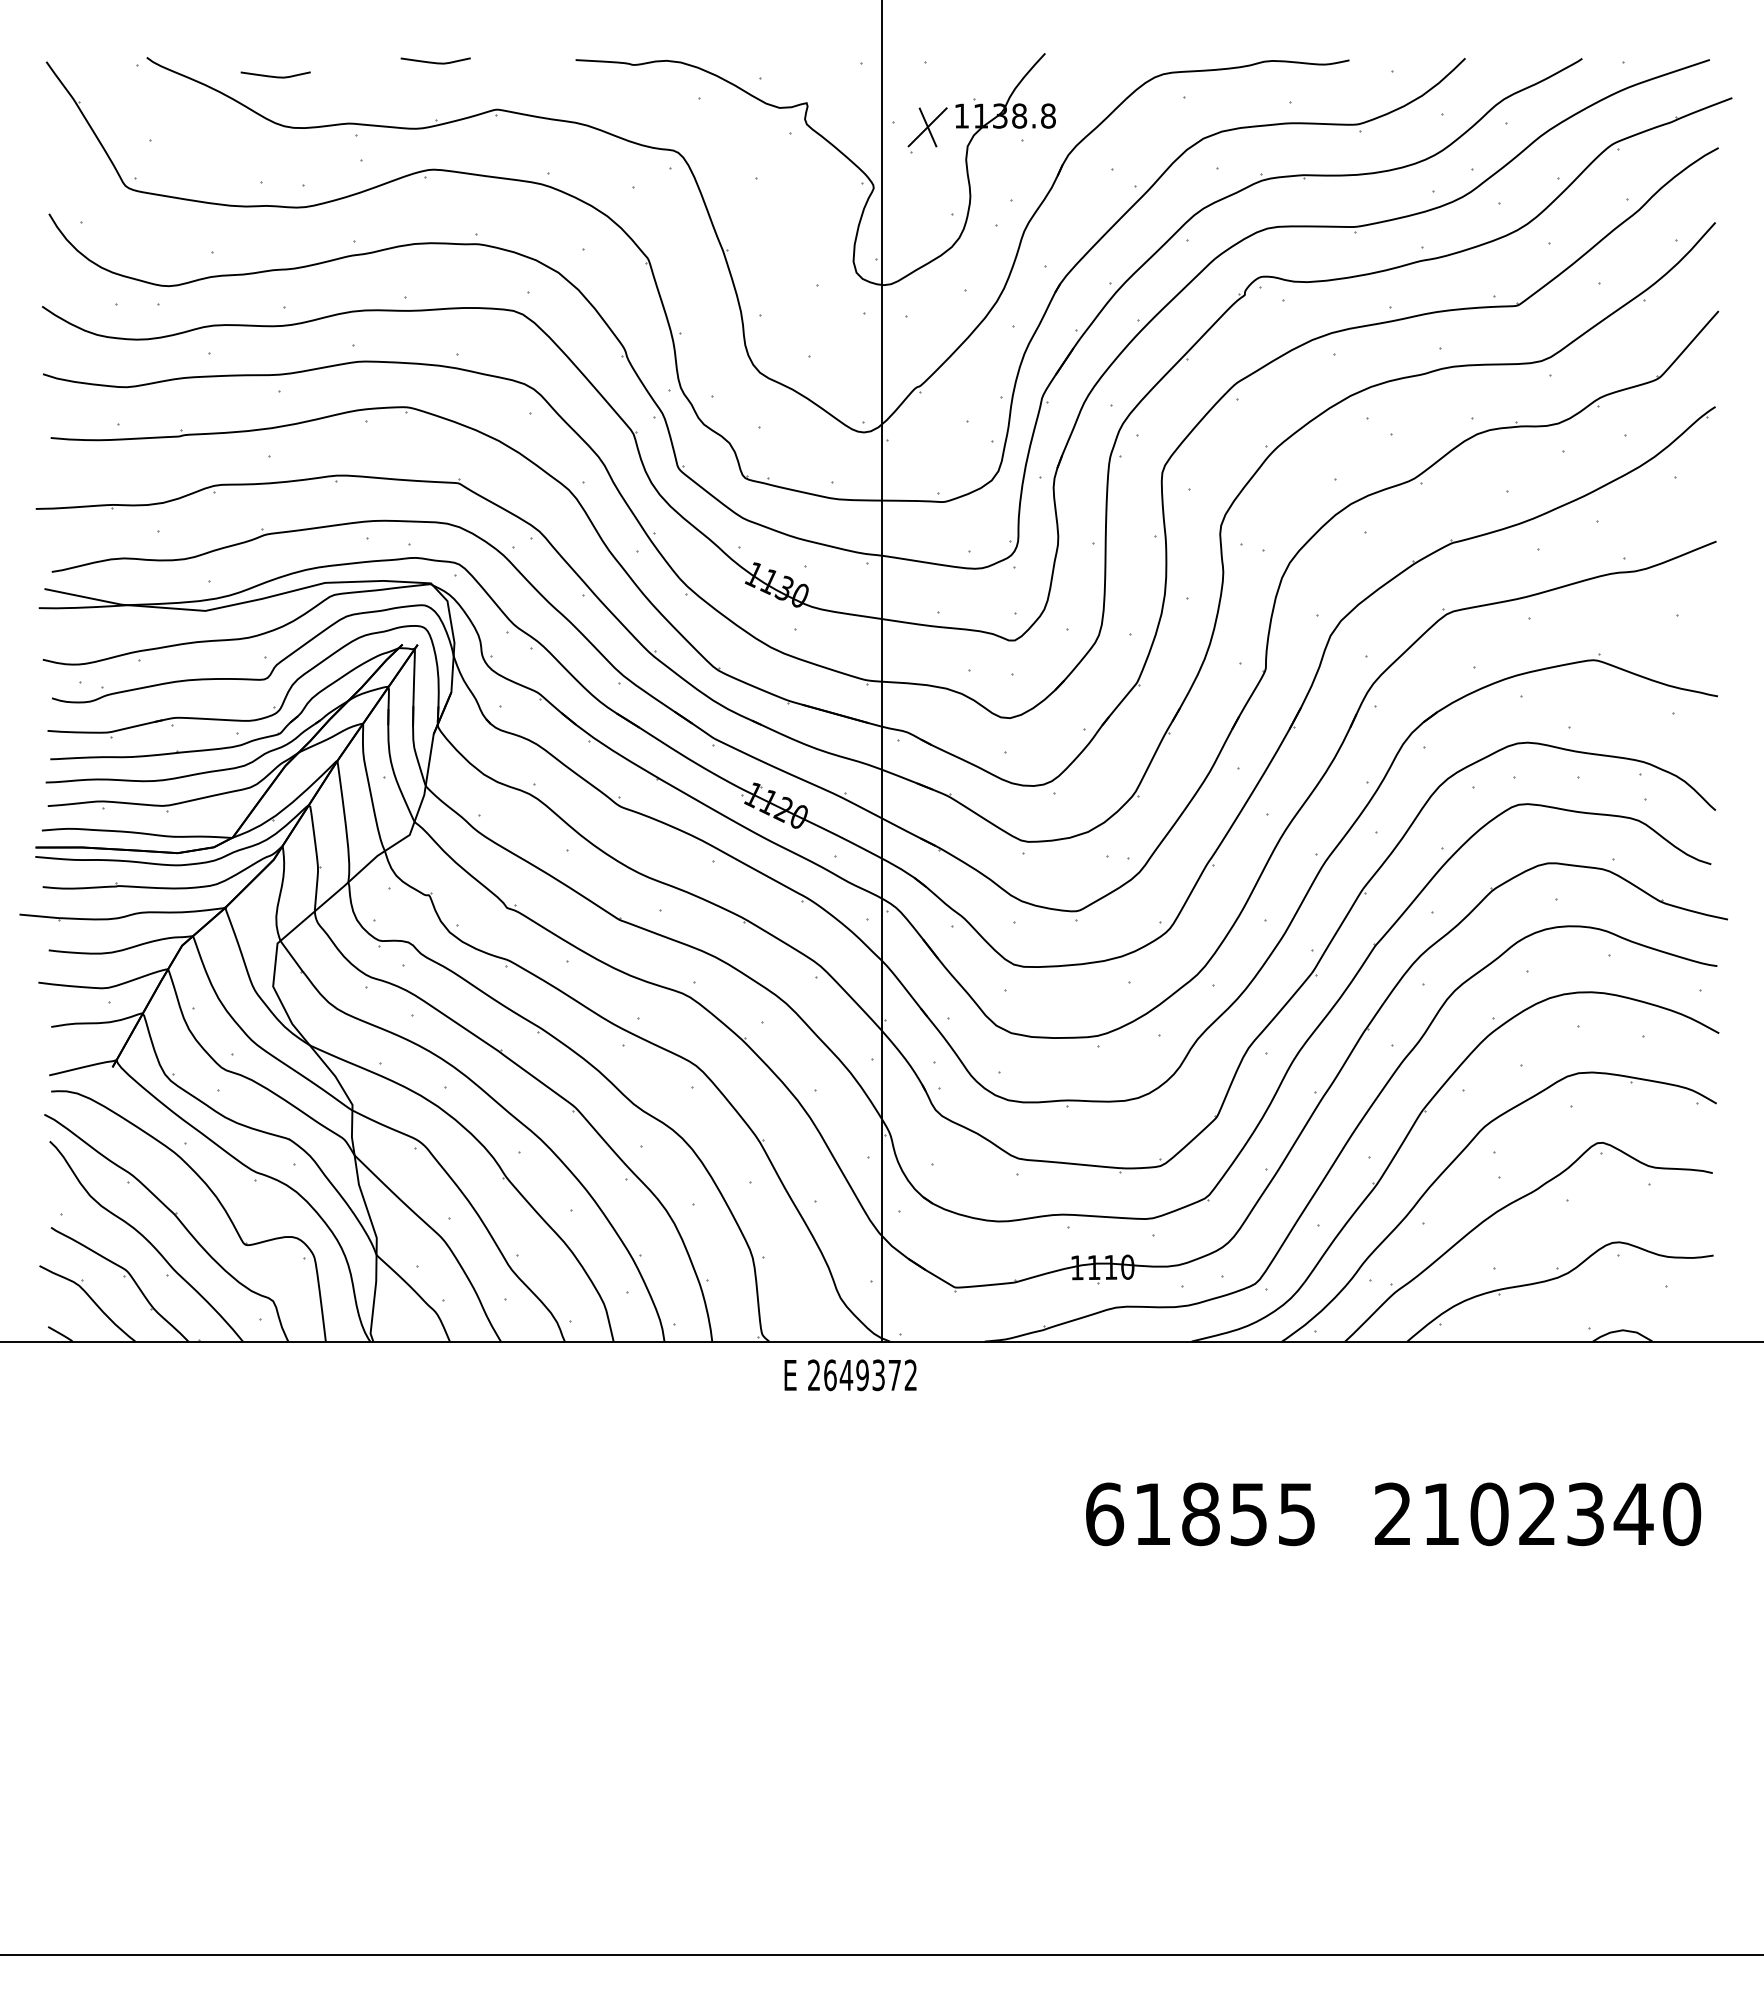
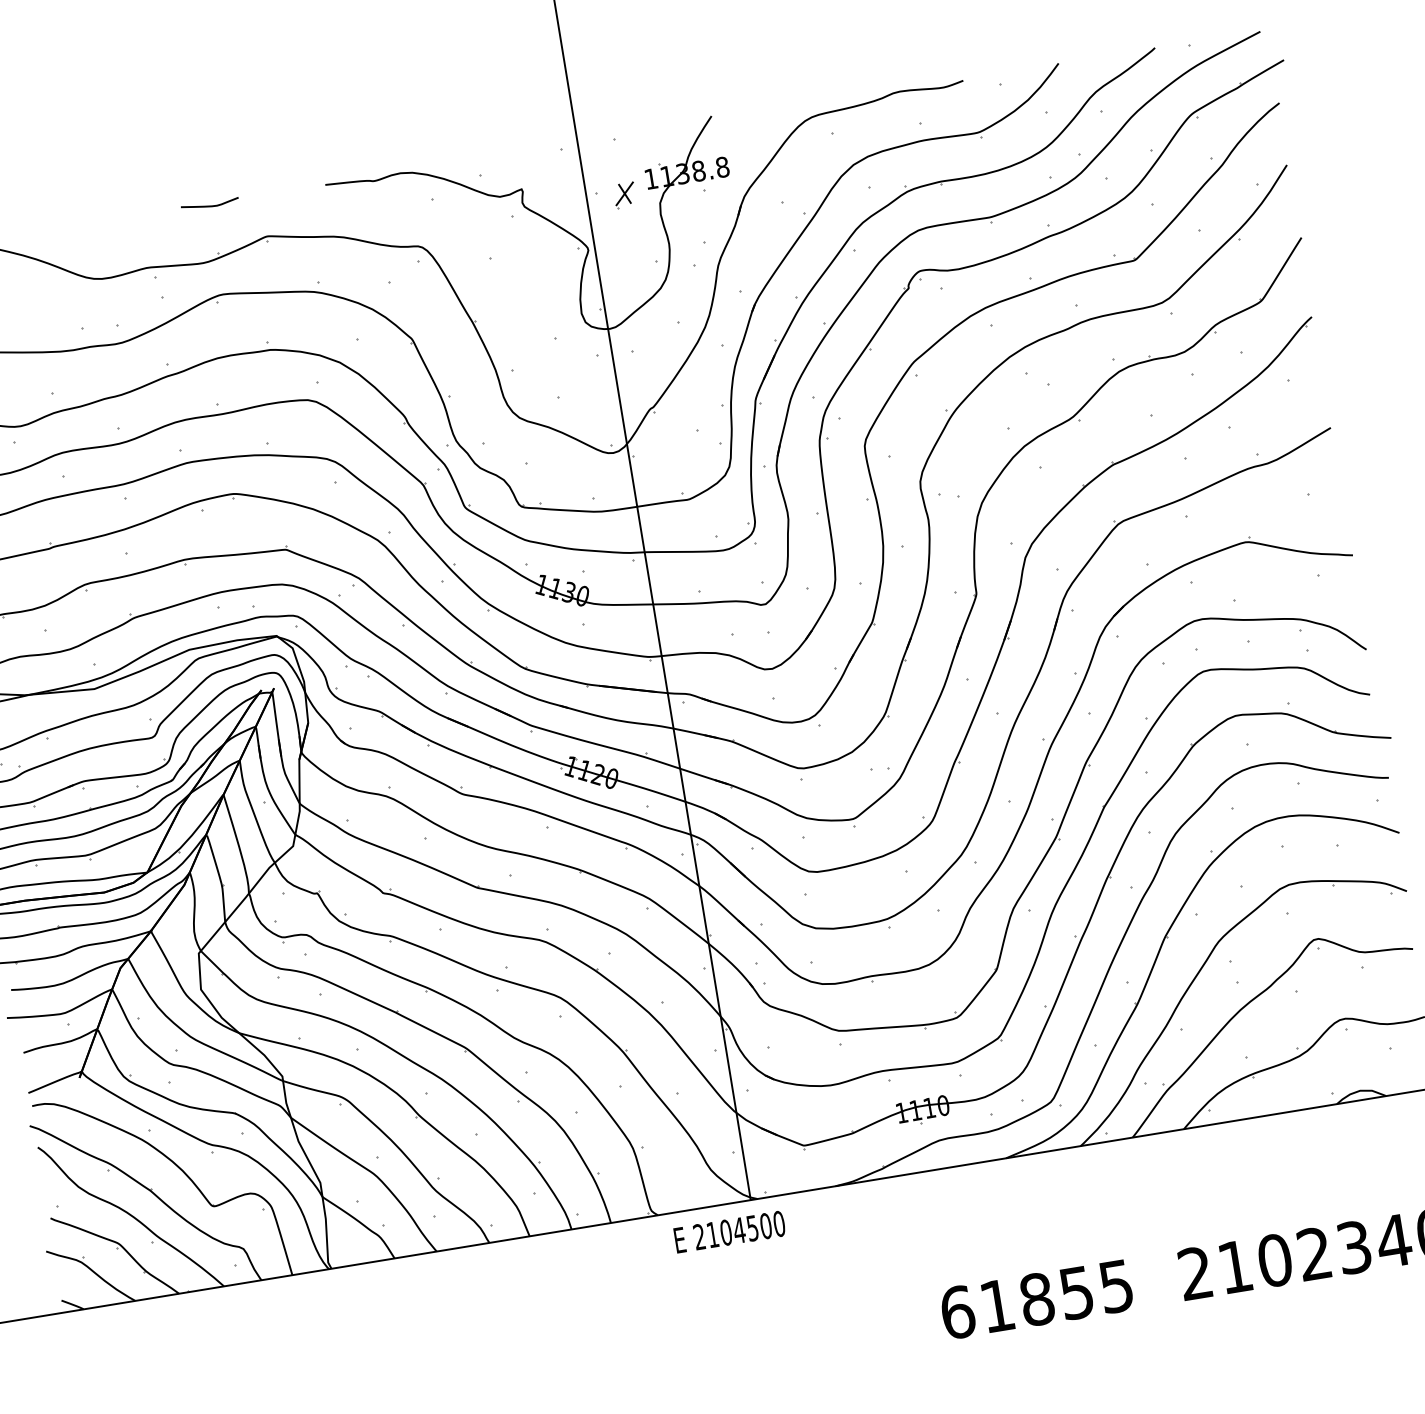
curve: (275, 76) -> (80, 239), removed
part: (927, 130) -> (624, 195), size x0.62
text: (870, 1375) -> (745, 1229), 2649372 -> 2104500

